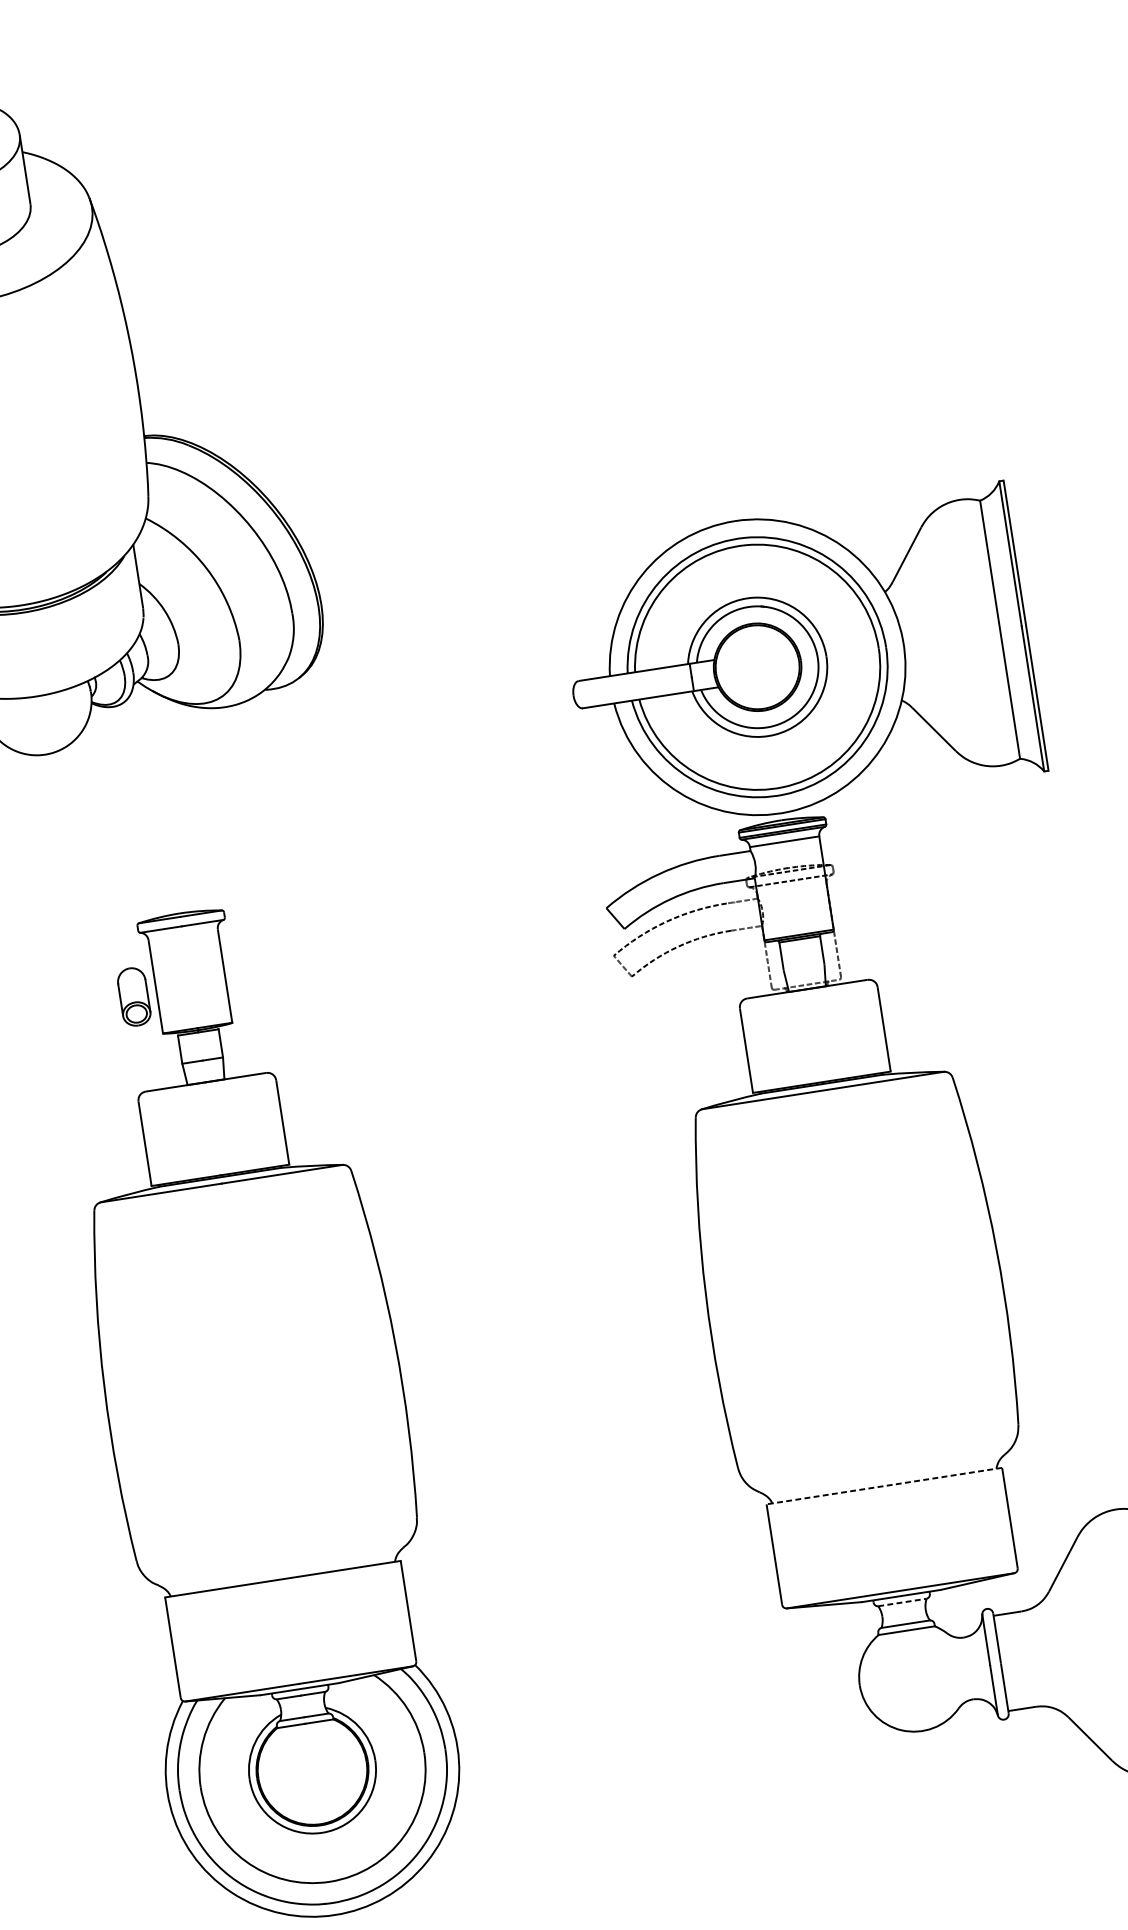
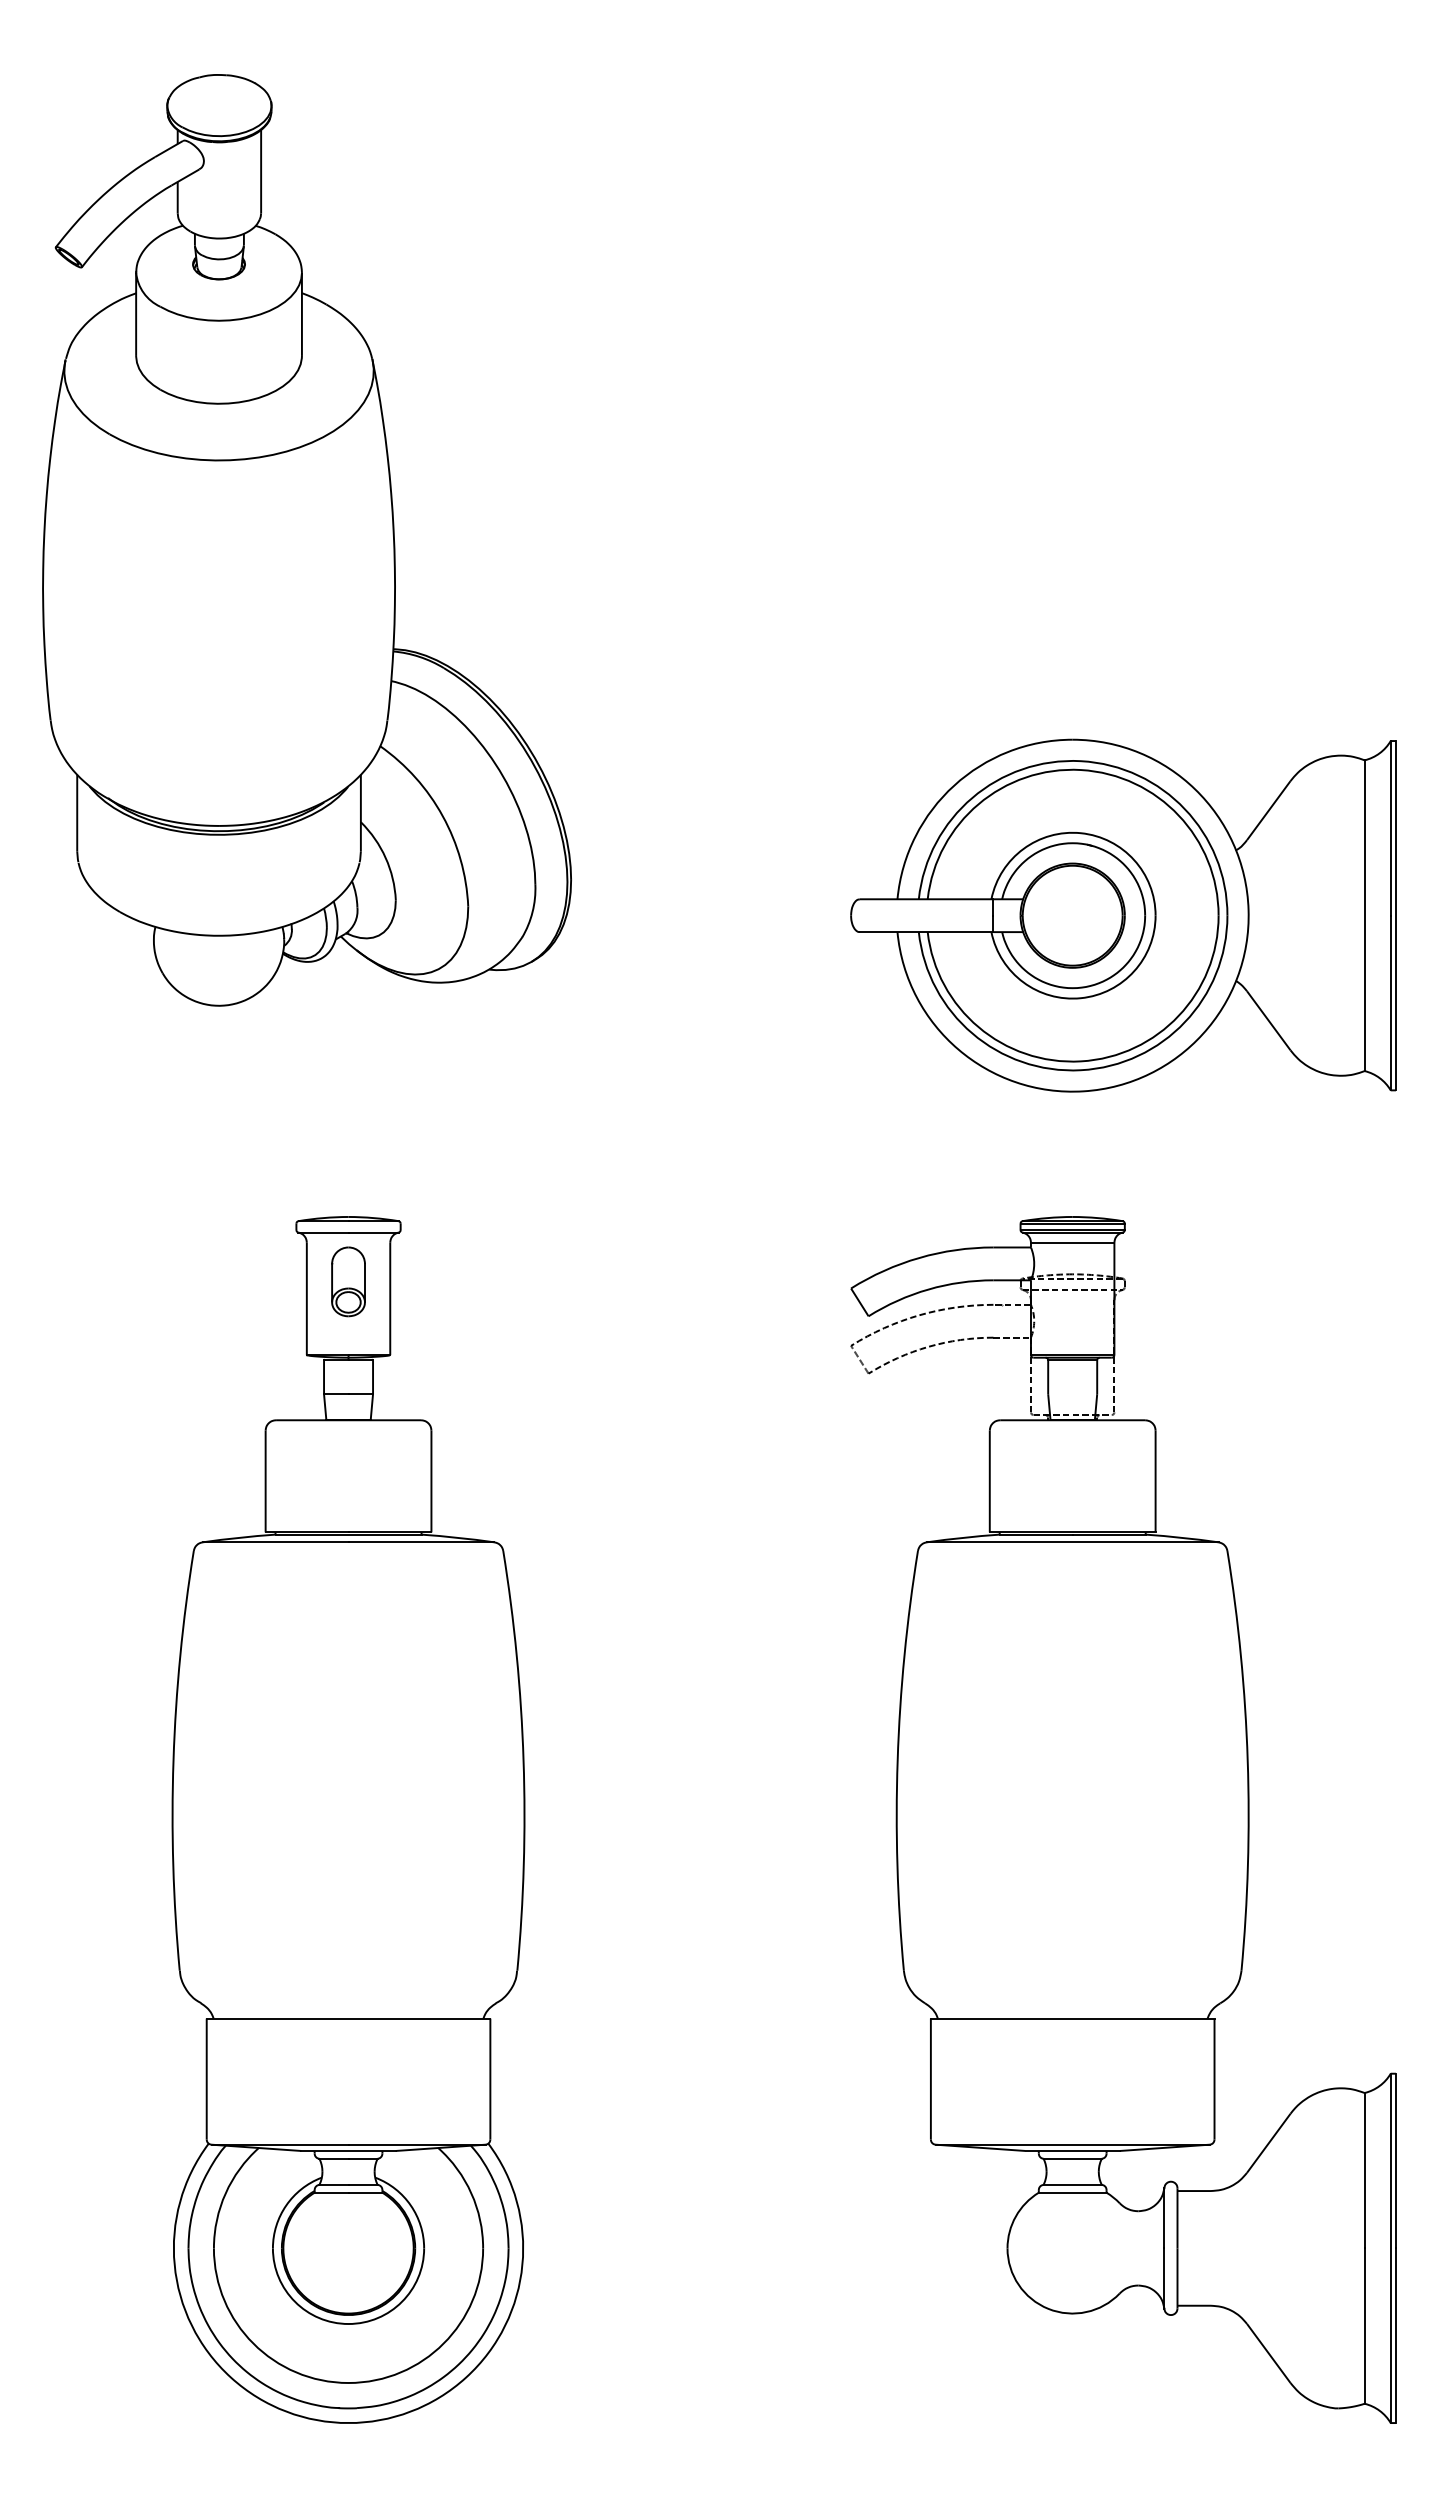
part: (799, 660) -> (1123, 915), moved
part: (134, 996) -> (348, 1281), moved
line: (884, 1486) -> (1072, 2018), dashed -> solid
line: (903, 1602) -> (1073, 2158), dashed -> solid

